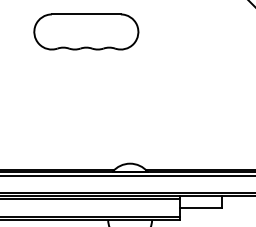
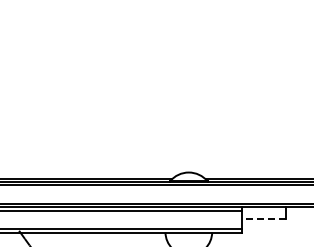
part: (86, 31) -> (142, 32), removed
line: (201, 207) -> (264, 219), solid -> dashed

